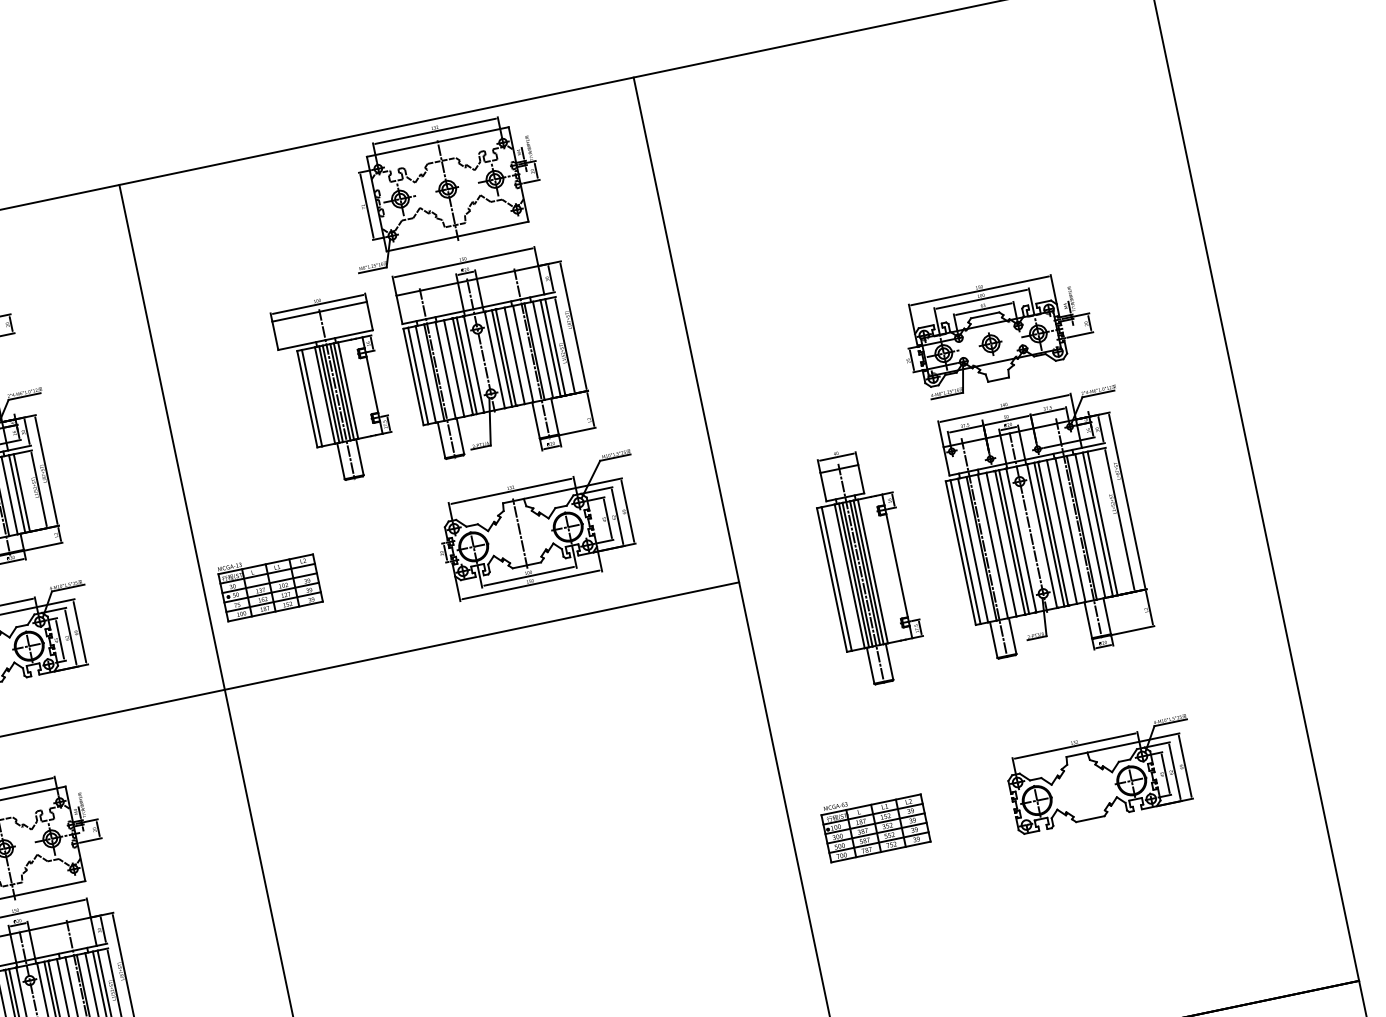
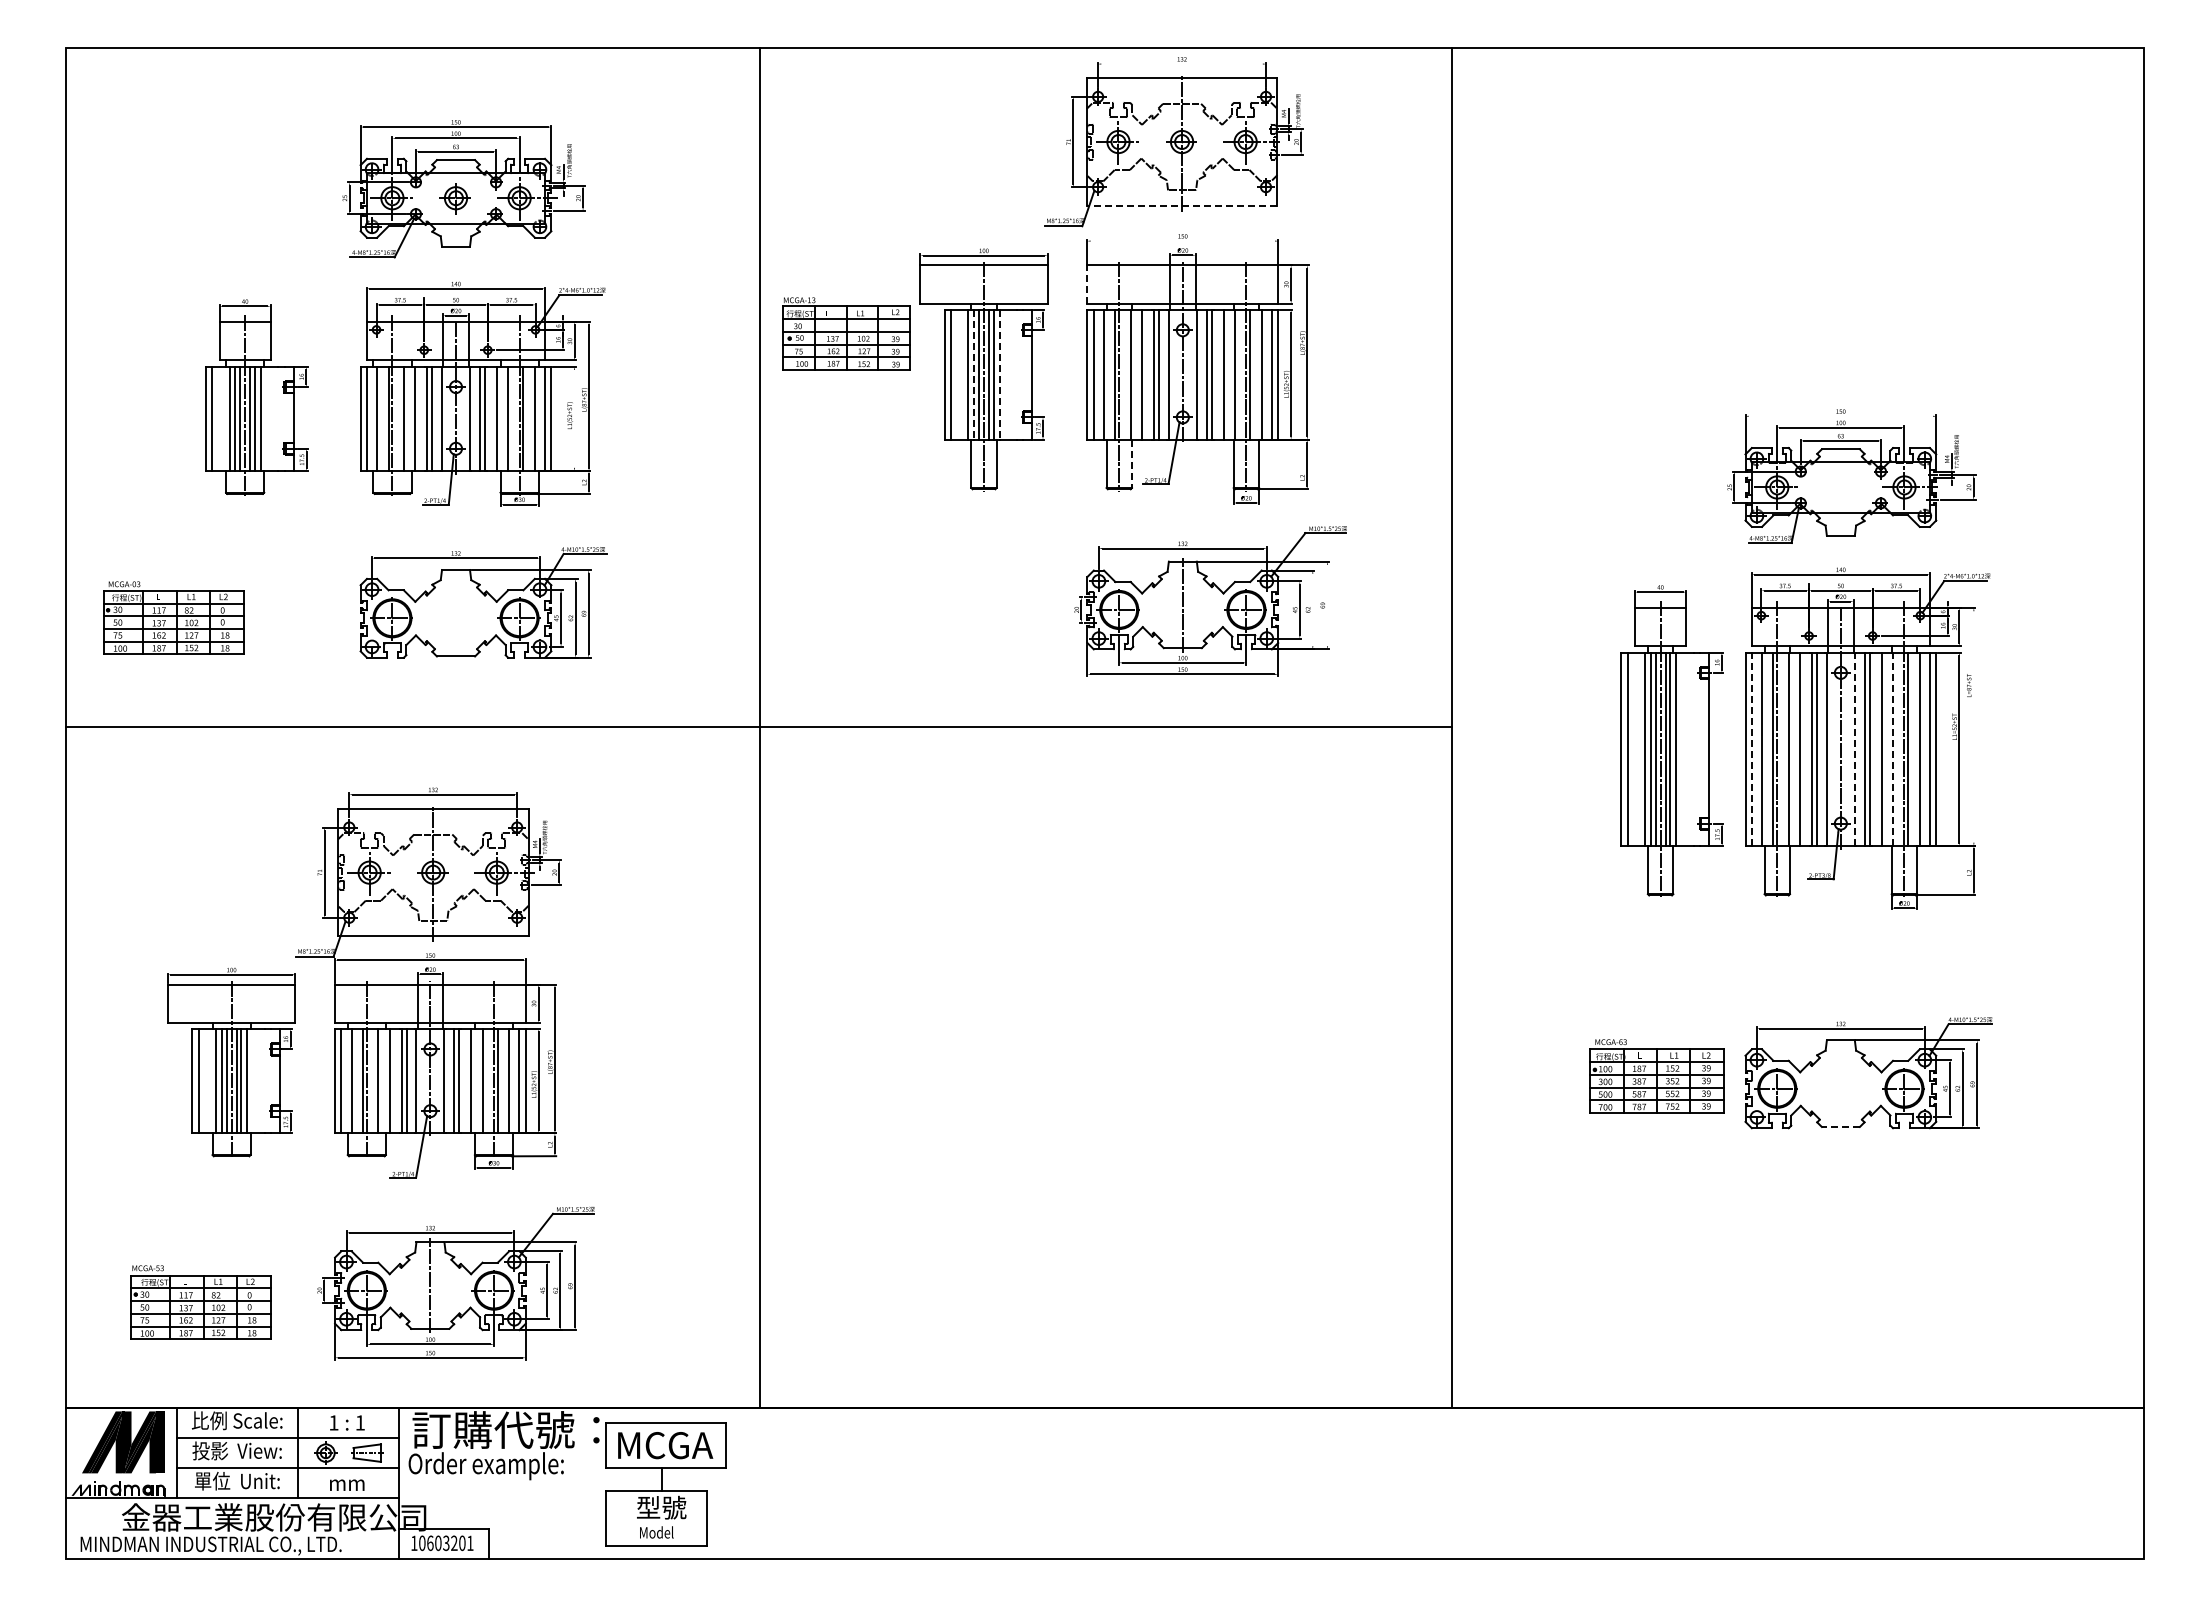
line: (435, 131) -> (1181, 64), removed
line: (457, 236) -> (1181, 205), solid -> dashed
line: (463, 263) -> (1182, 241), removed
line: (979, 291) -> (1840, 416), removed
line: (399, 309) -> (1087, 284), solid -> dashed
part: (990, 343) -> (1839, 487), removed
line: (348, 390) -> (999, 374), solid -> dashed
line: (329, 394) -> (974, 374), solid -> dashed
line: (460, 436) -> (1131, 464), solid -> dashed
line: (39, 489) -> (574, 418), removed
line: (1126, 500) -> (1973, 726), removed
line: (627, 511) -> (1327, 605), removed
line: (617, 516) -> (1312, 609), removed
line: (1070, 530) -> (1893, 749), solid -> dashed
line: (1041, 536) -> (1854, 749), solid -> dashed
line: (965, 552) -> (1751, 749), solid -> dashed
part: (868, 565) -> (1671, 740), moved
part: (269, 584) -> (846, 333), moved
line: (1090, 818) -> (1840, 1126), solid -> dashed
part: (874, 824) -> (1656, 1076), moved

